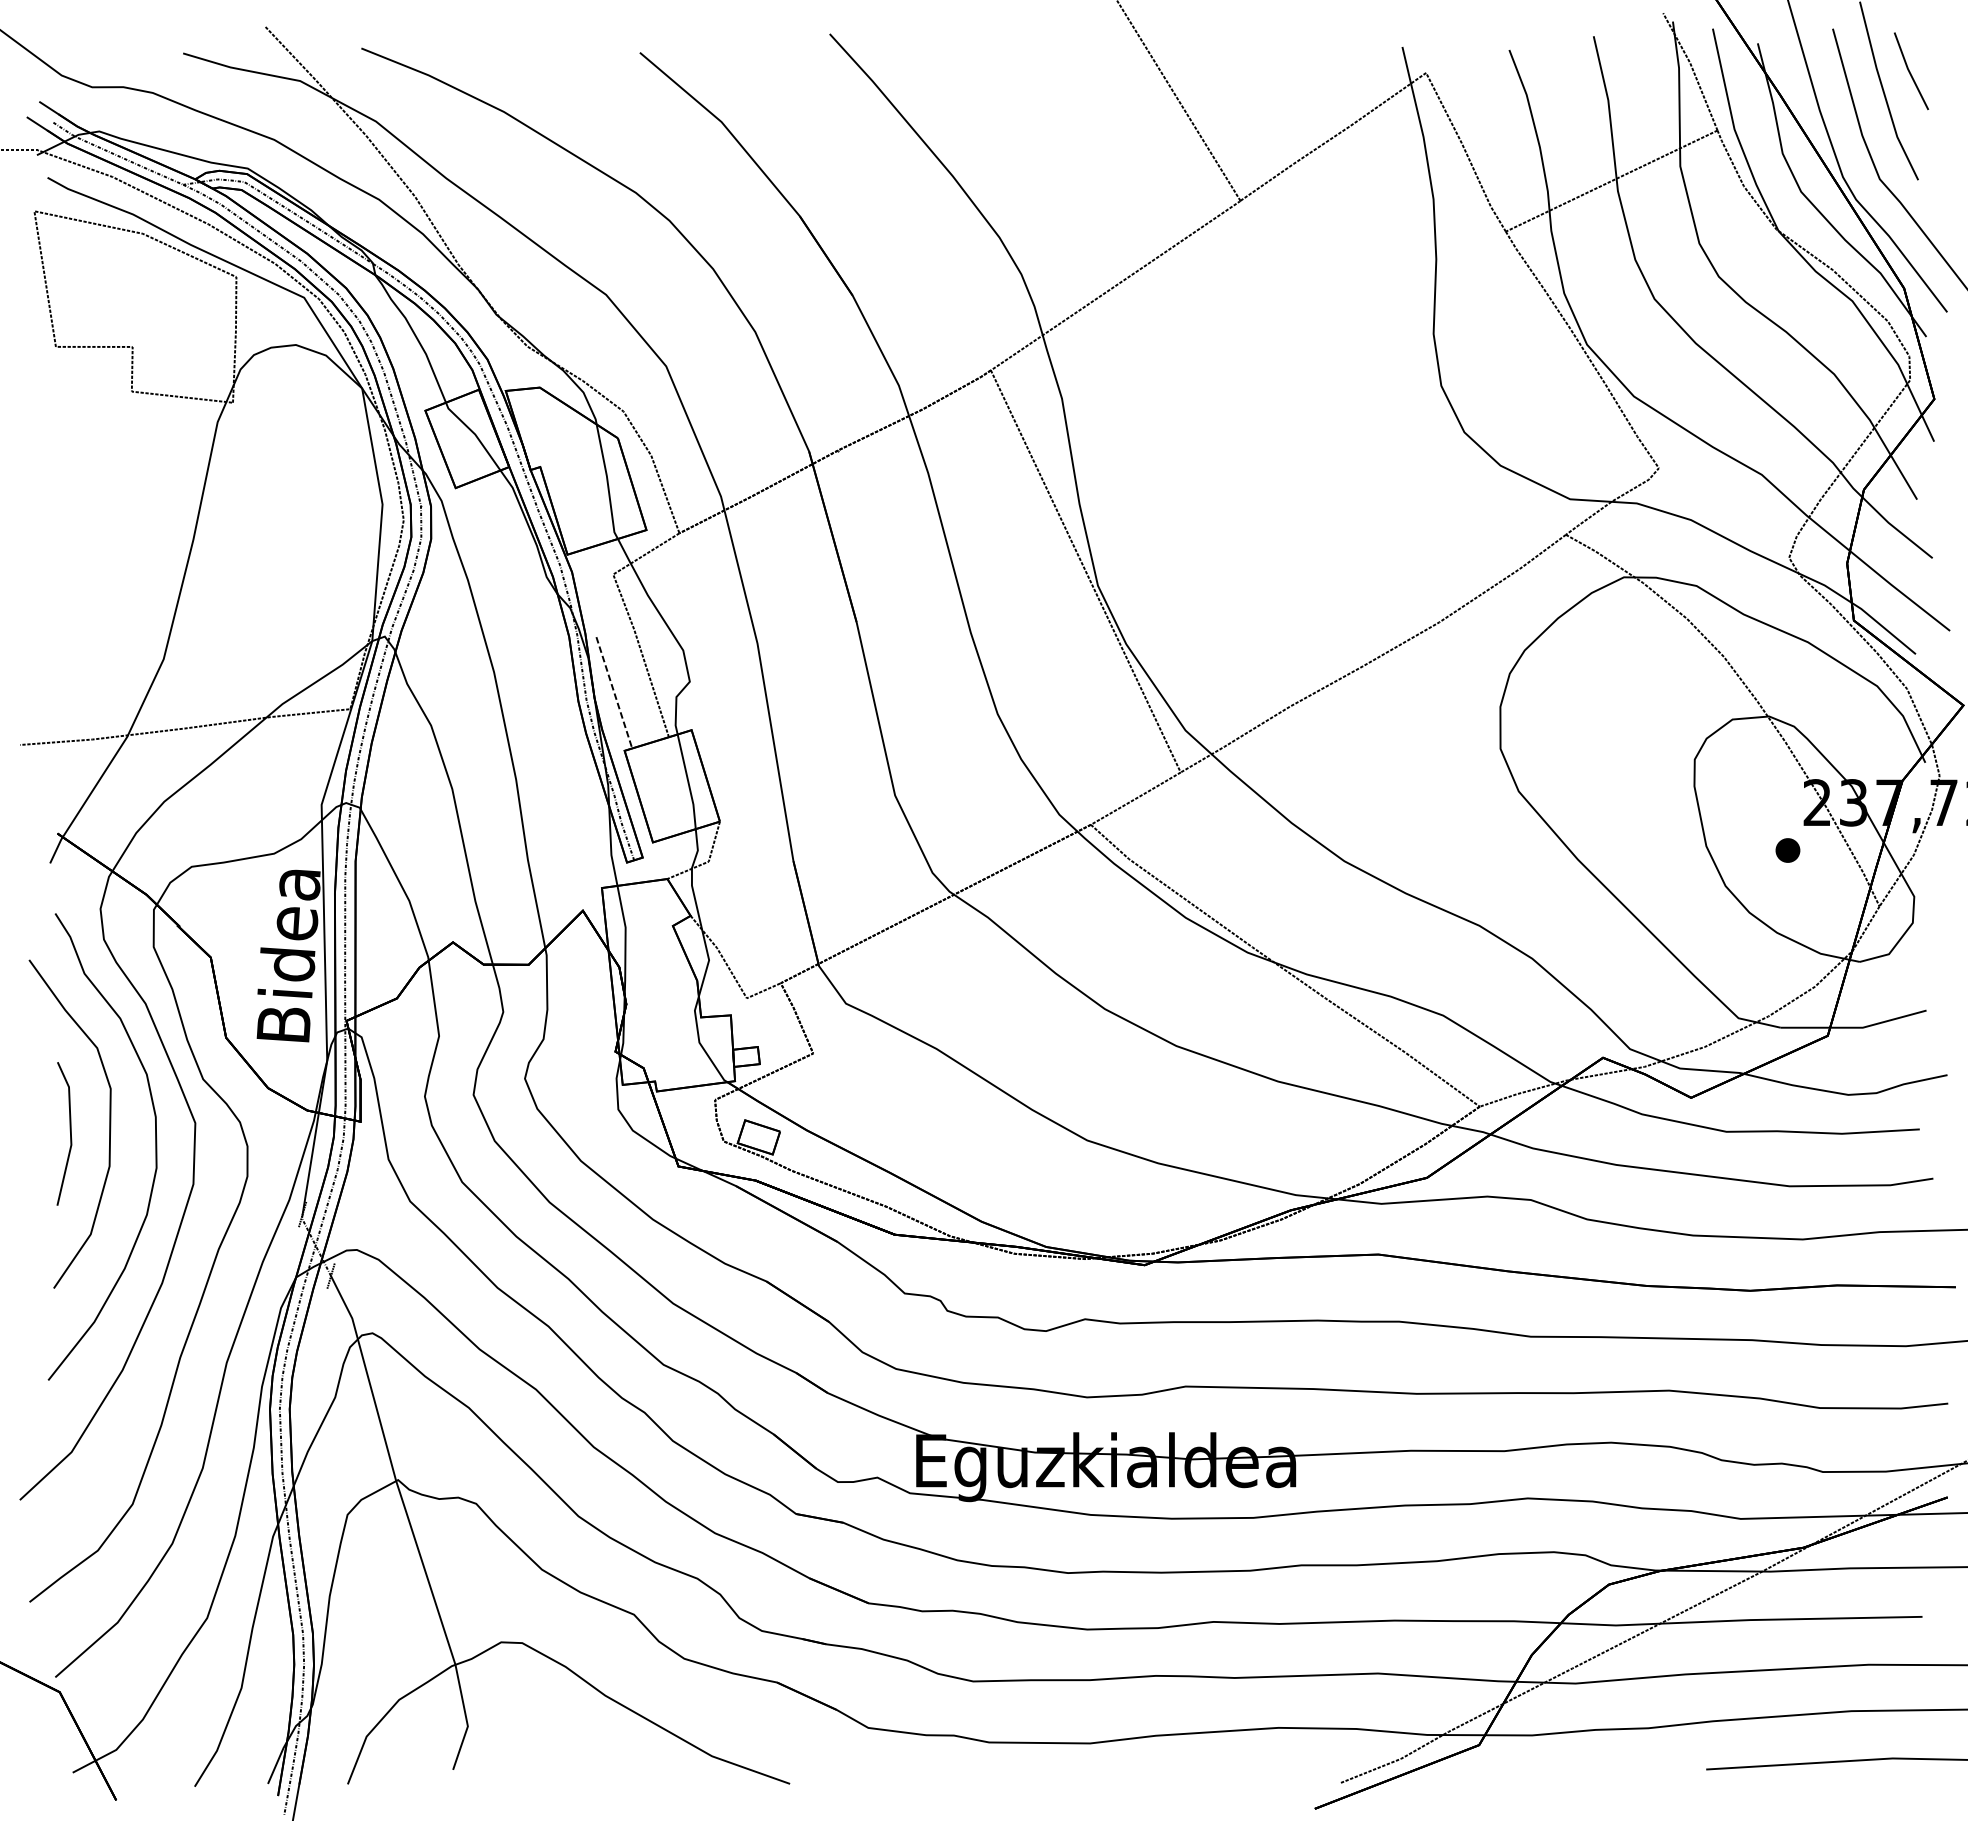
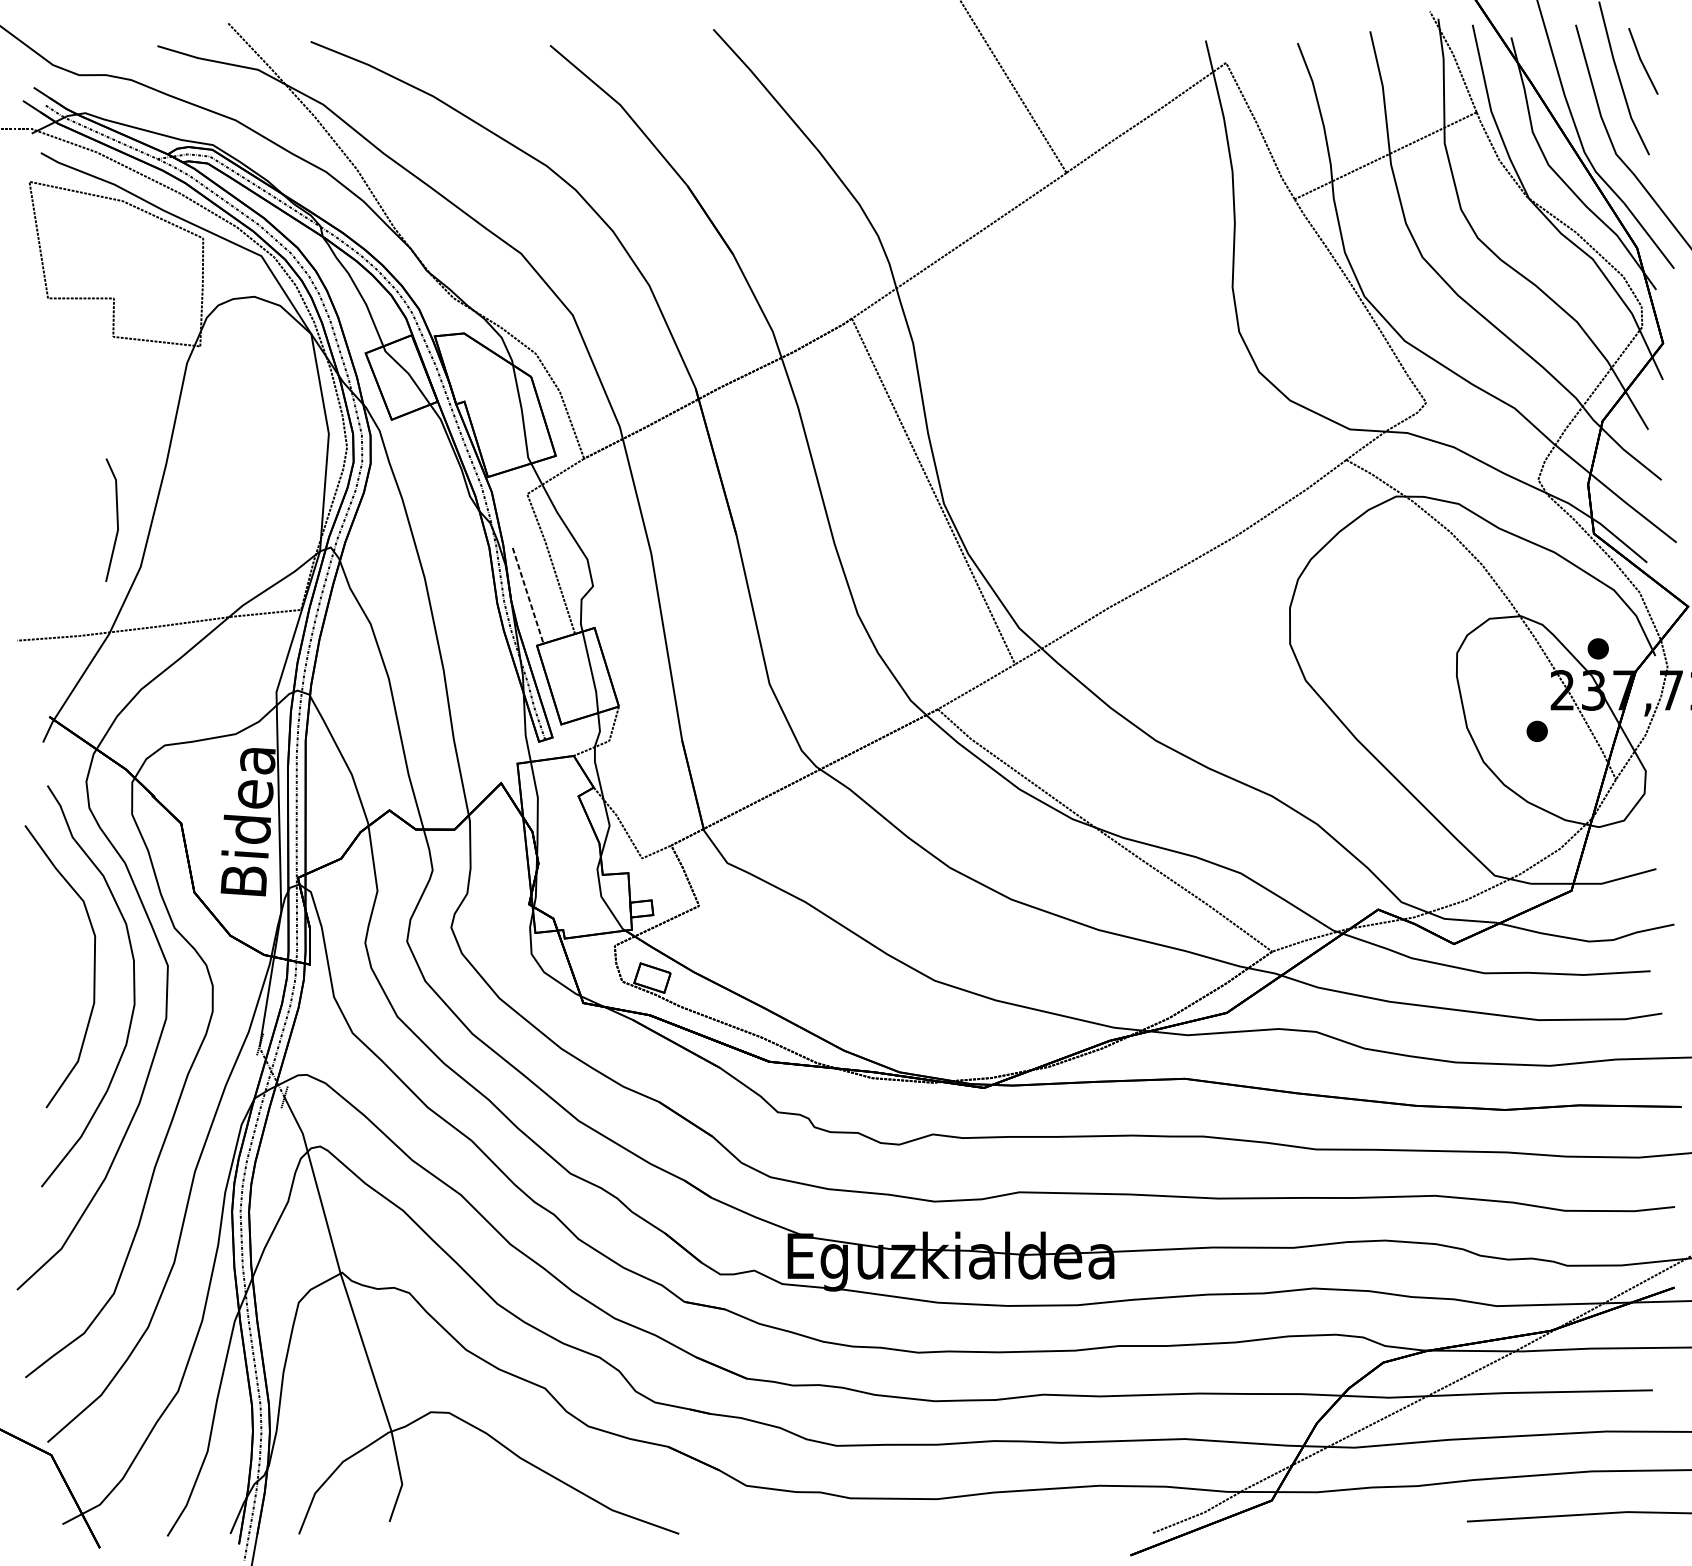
part: (1858, 754) -> (1597, 648), added
line: (69, 1130) -> (116, 517), moved

